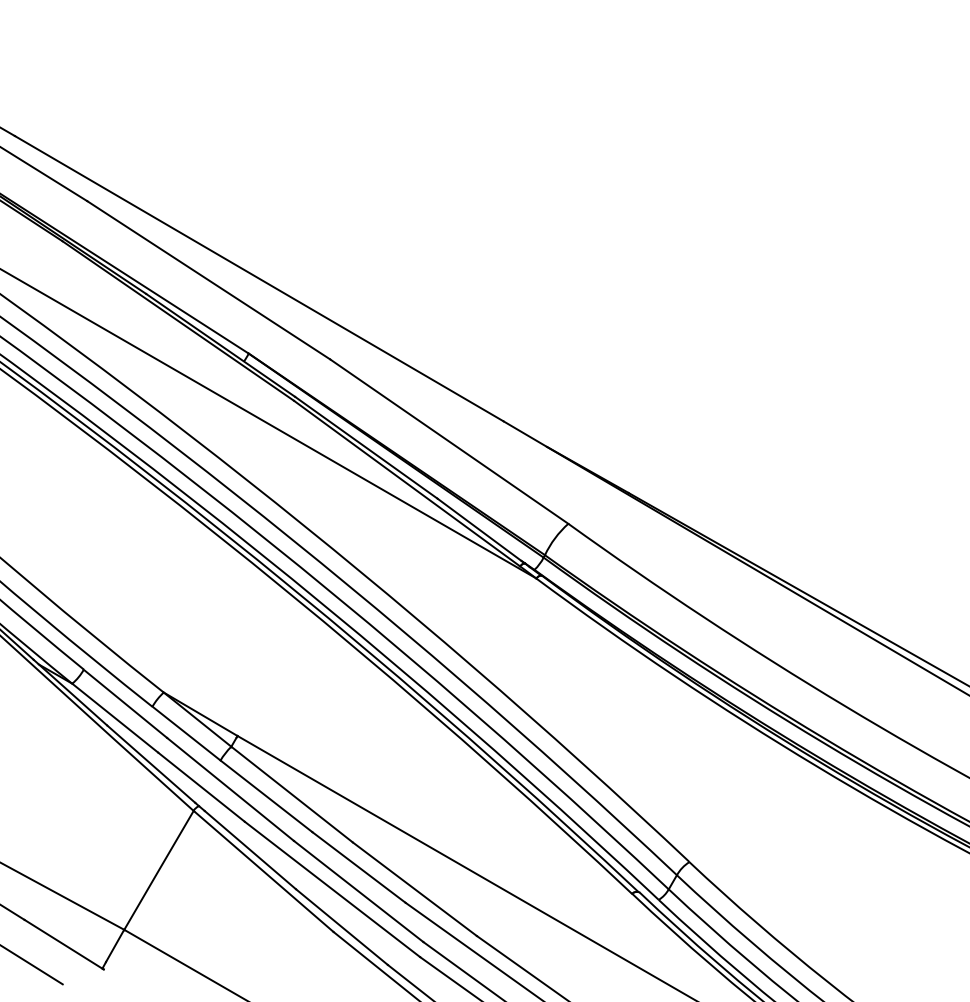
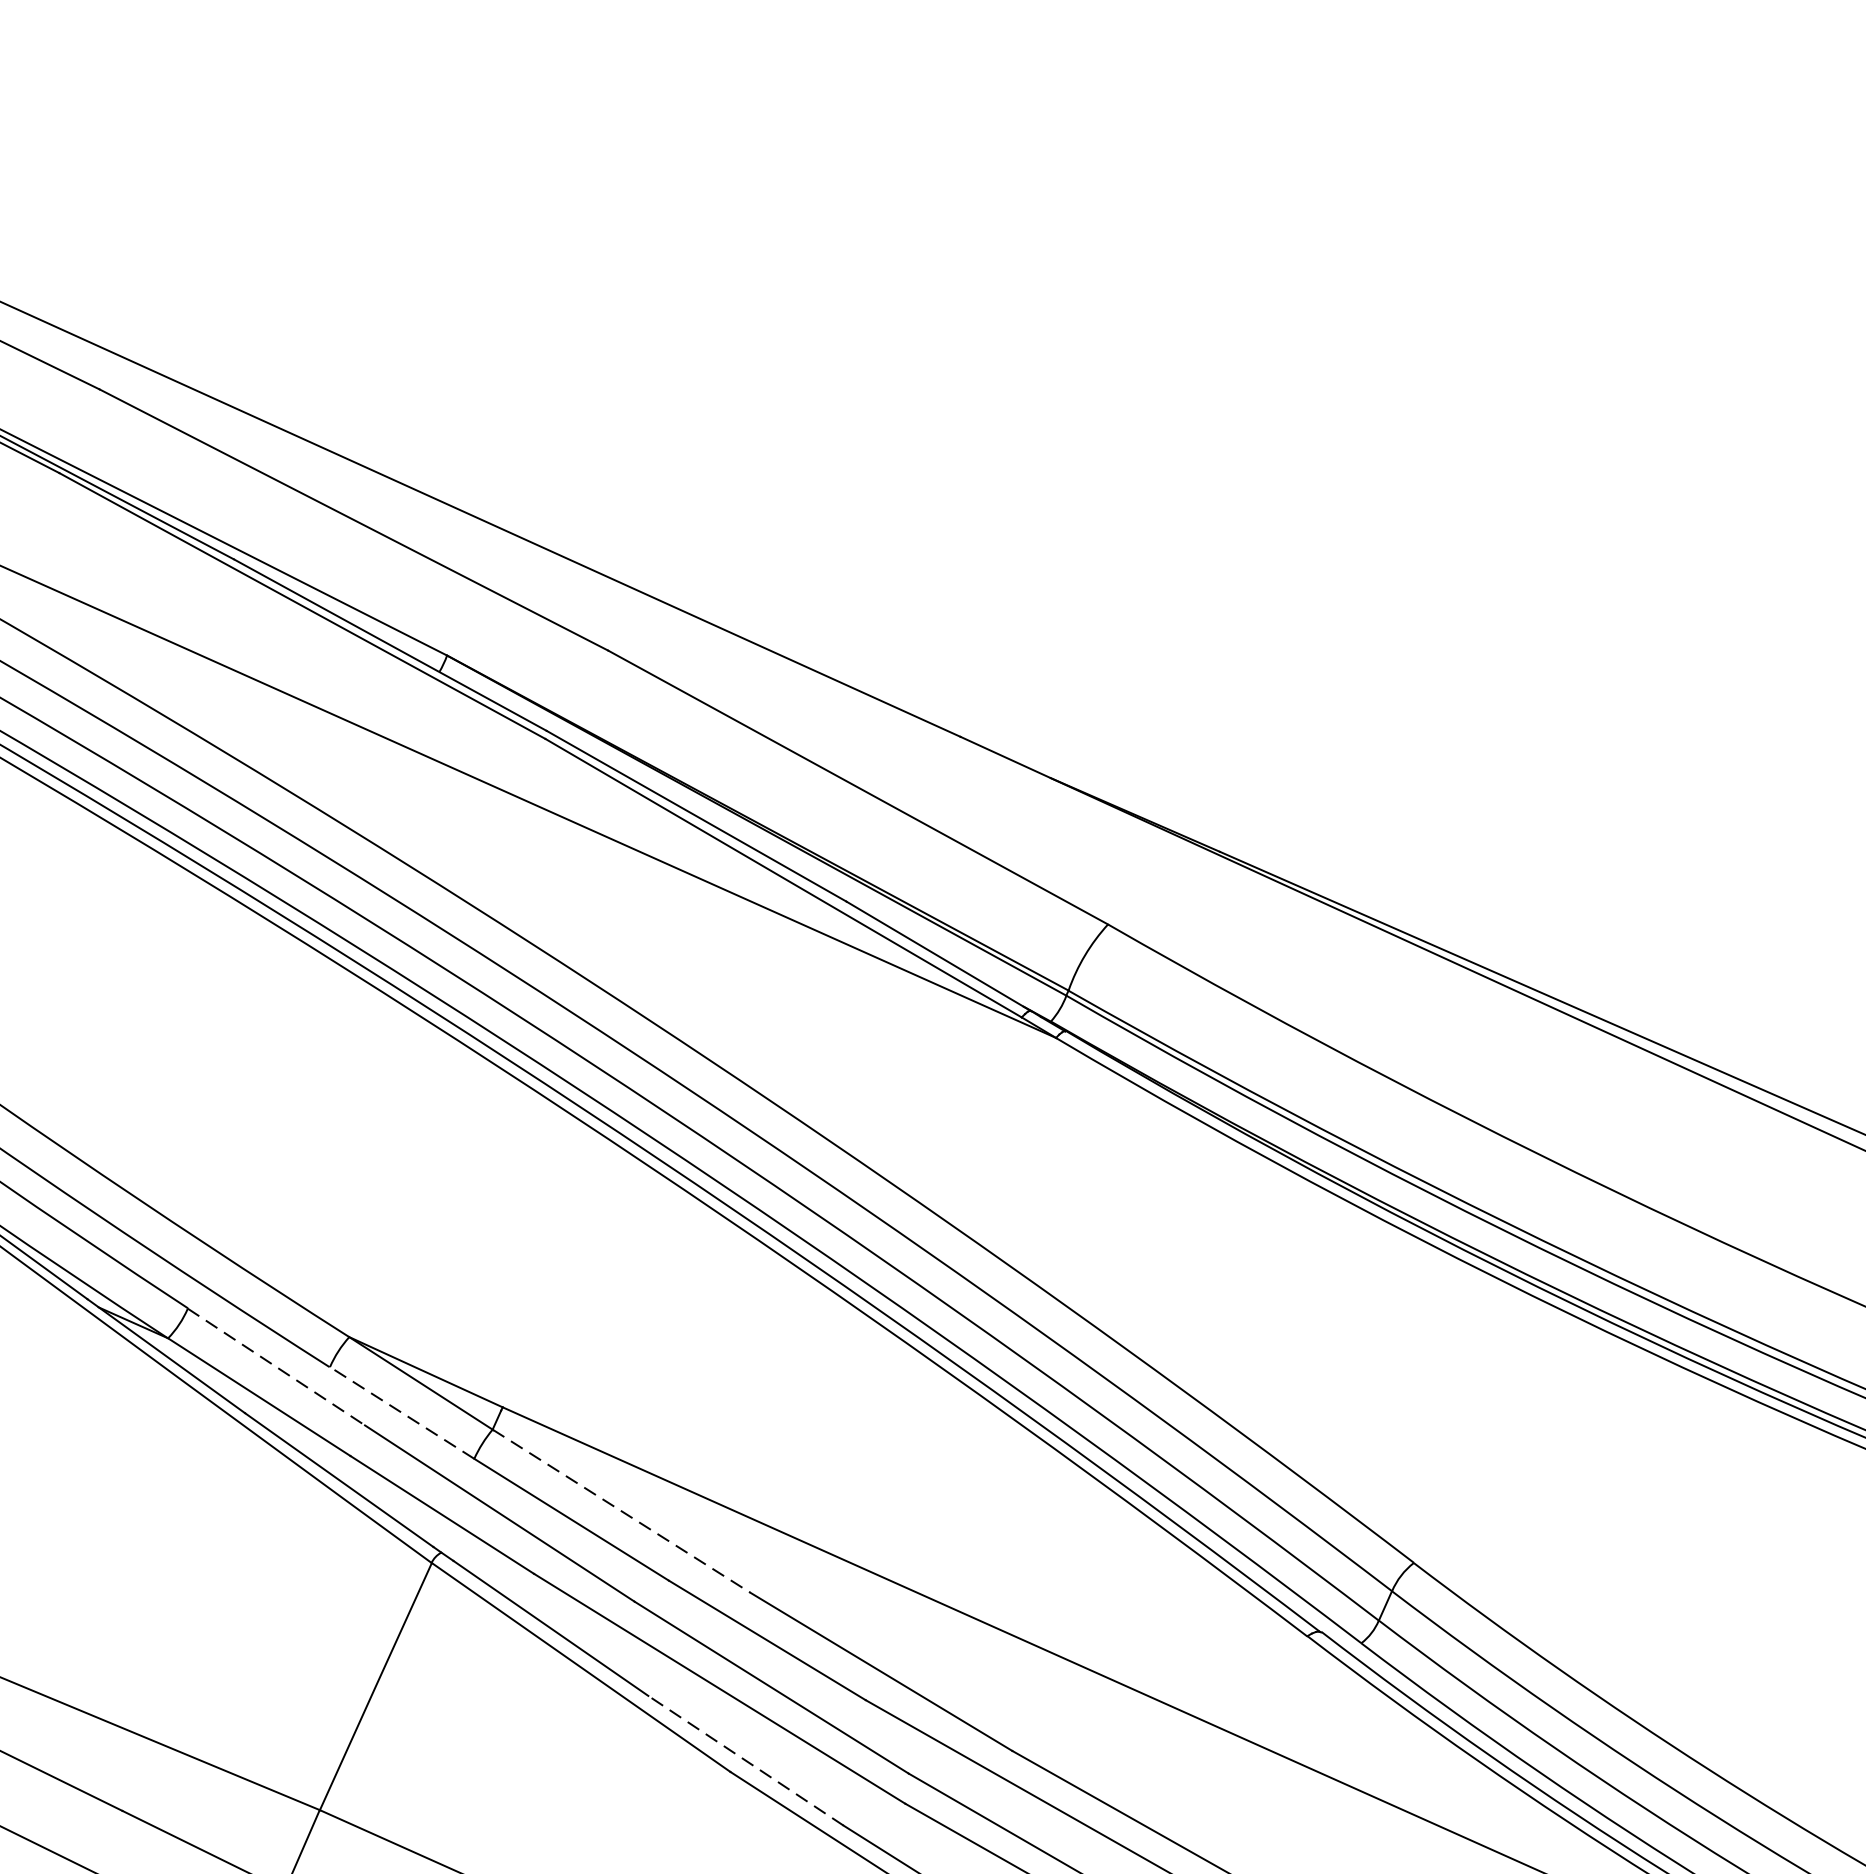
line: (125, 703) -> (276, 1366), solid -> dashed
line: (186, 733) -> (402, 1412), solid -> dashed
line: (292, 794) -> (622, 1510), solid -> dashed
line: (341, 926) -> (744, 1759), solid -> dashed

